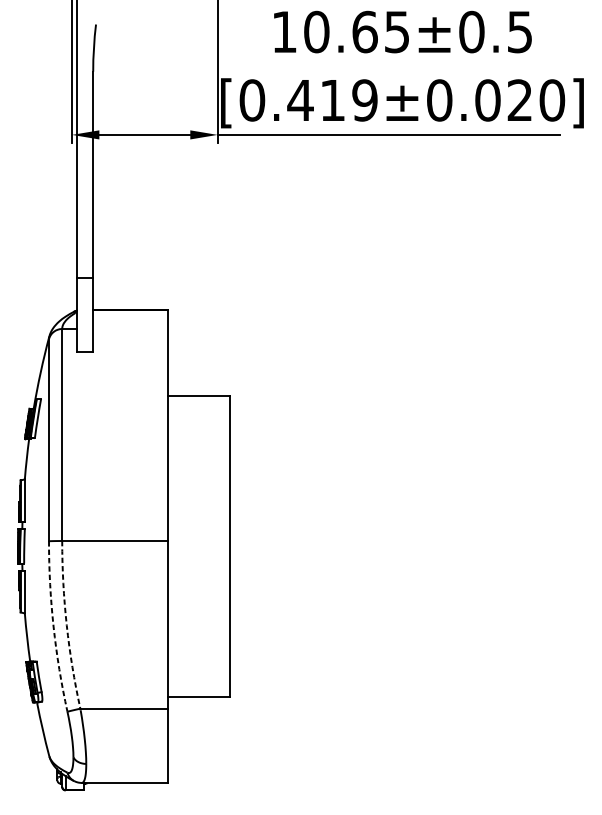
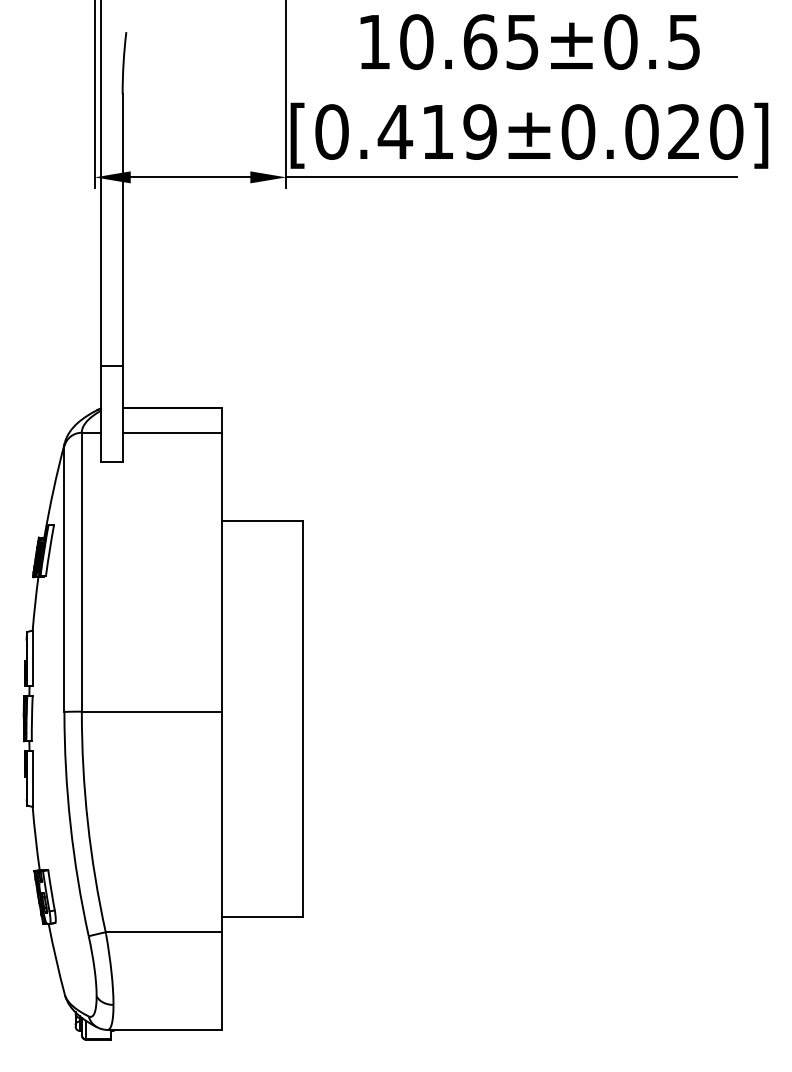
line: (130, 328) -> (171, 432), added
arc: (66, 625) -> (87, 822), dashed -> solid
arc: (53, 626) -> (70, 824), dashed -> solid

